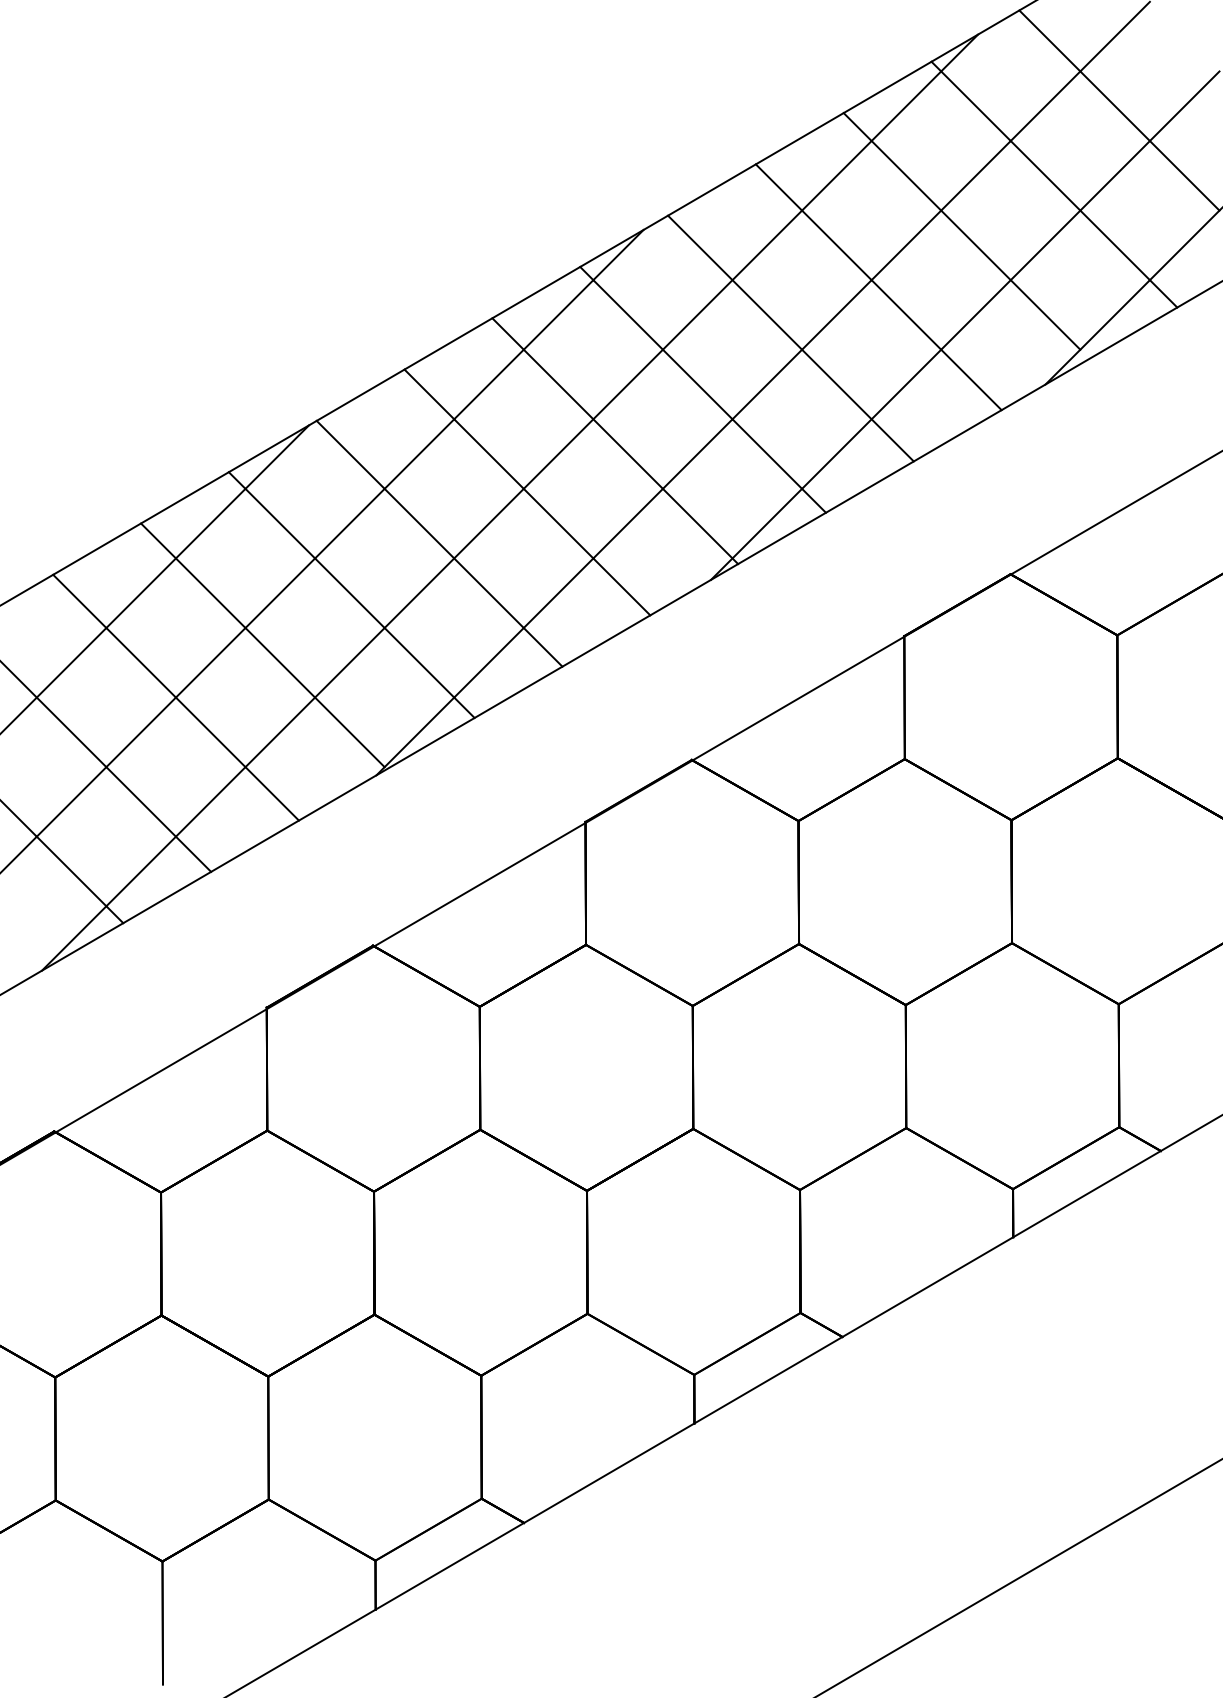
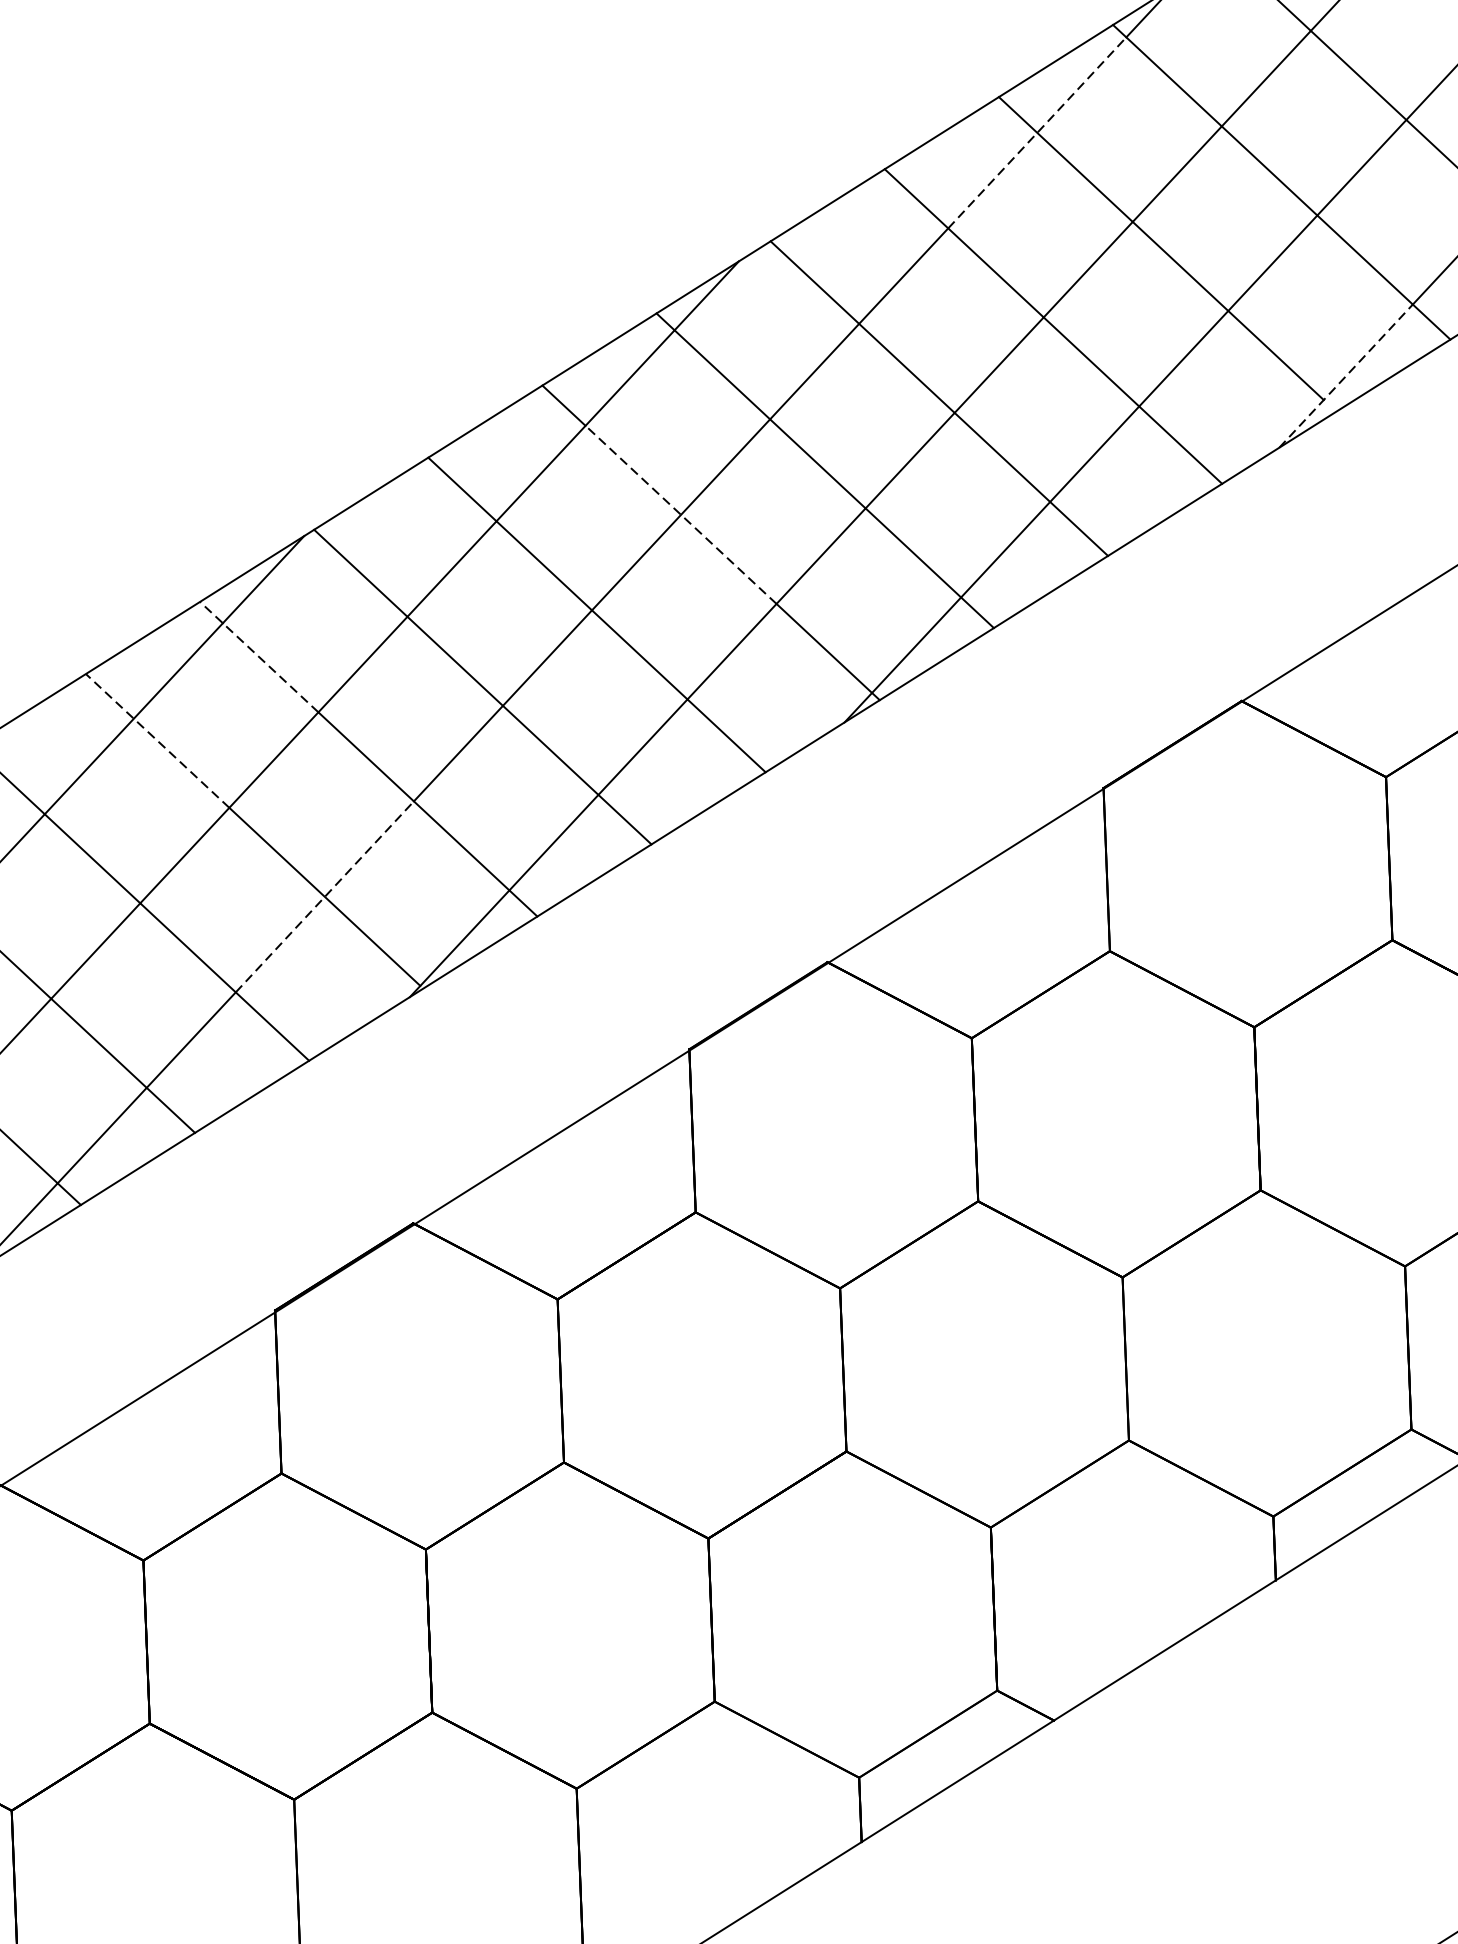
line: (872, 140) -> (1038, 132), solid -> dashed
line: (1097, 332) -> (1345, 376), solid -> dashed
line: (593, 418) -> (681, 513), solid -> dashed
line: (271, 515) -> (258, 657), solid -> dashed
line: (193, 575) -> (157, 740), solid -> dashed
line: (315, 697) -> (325, 896), solid -> dashed

